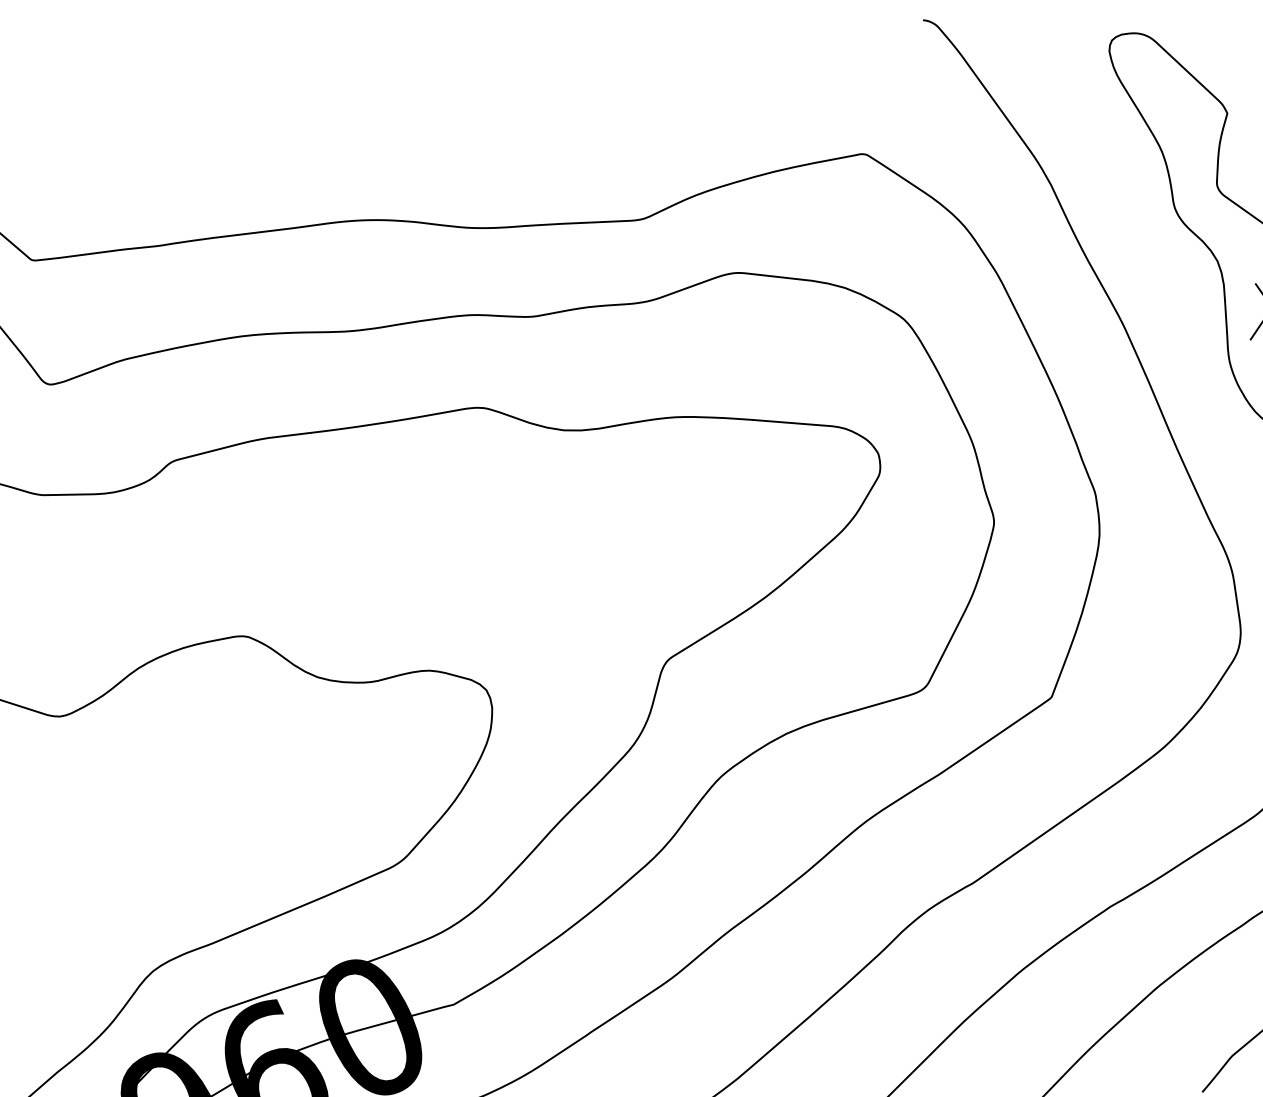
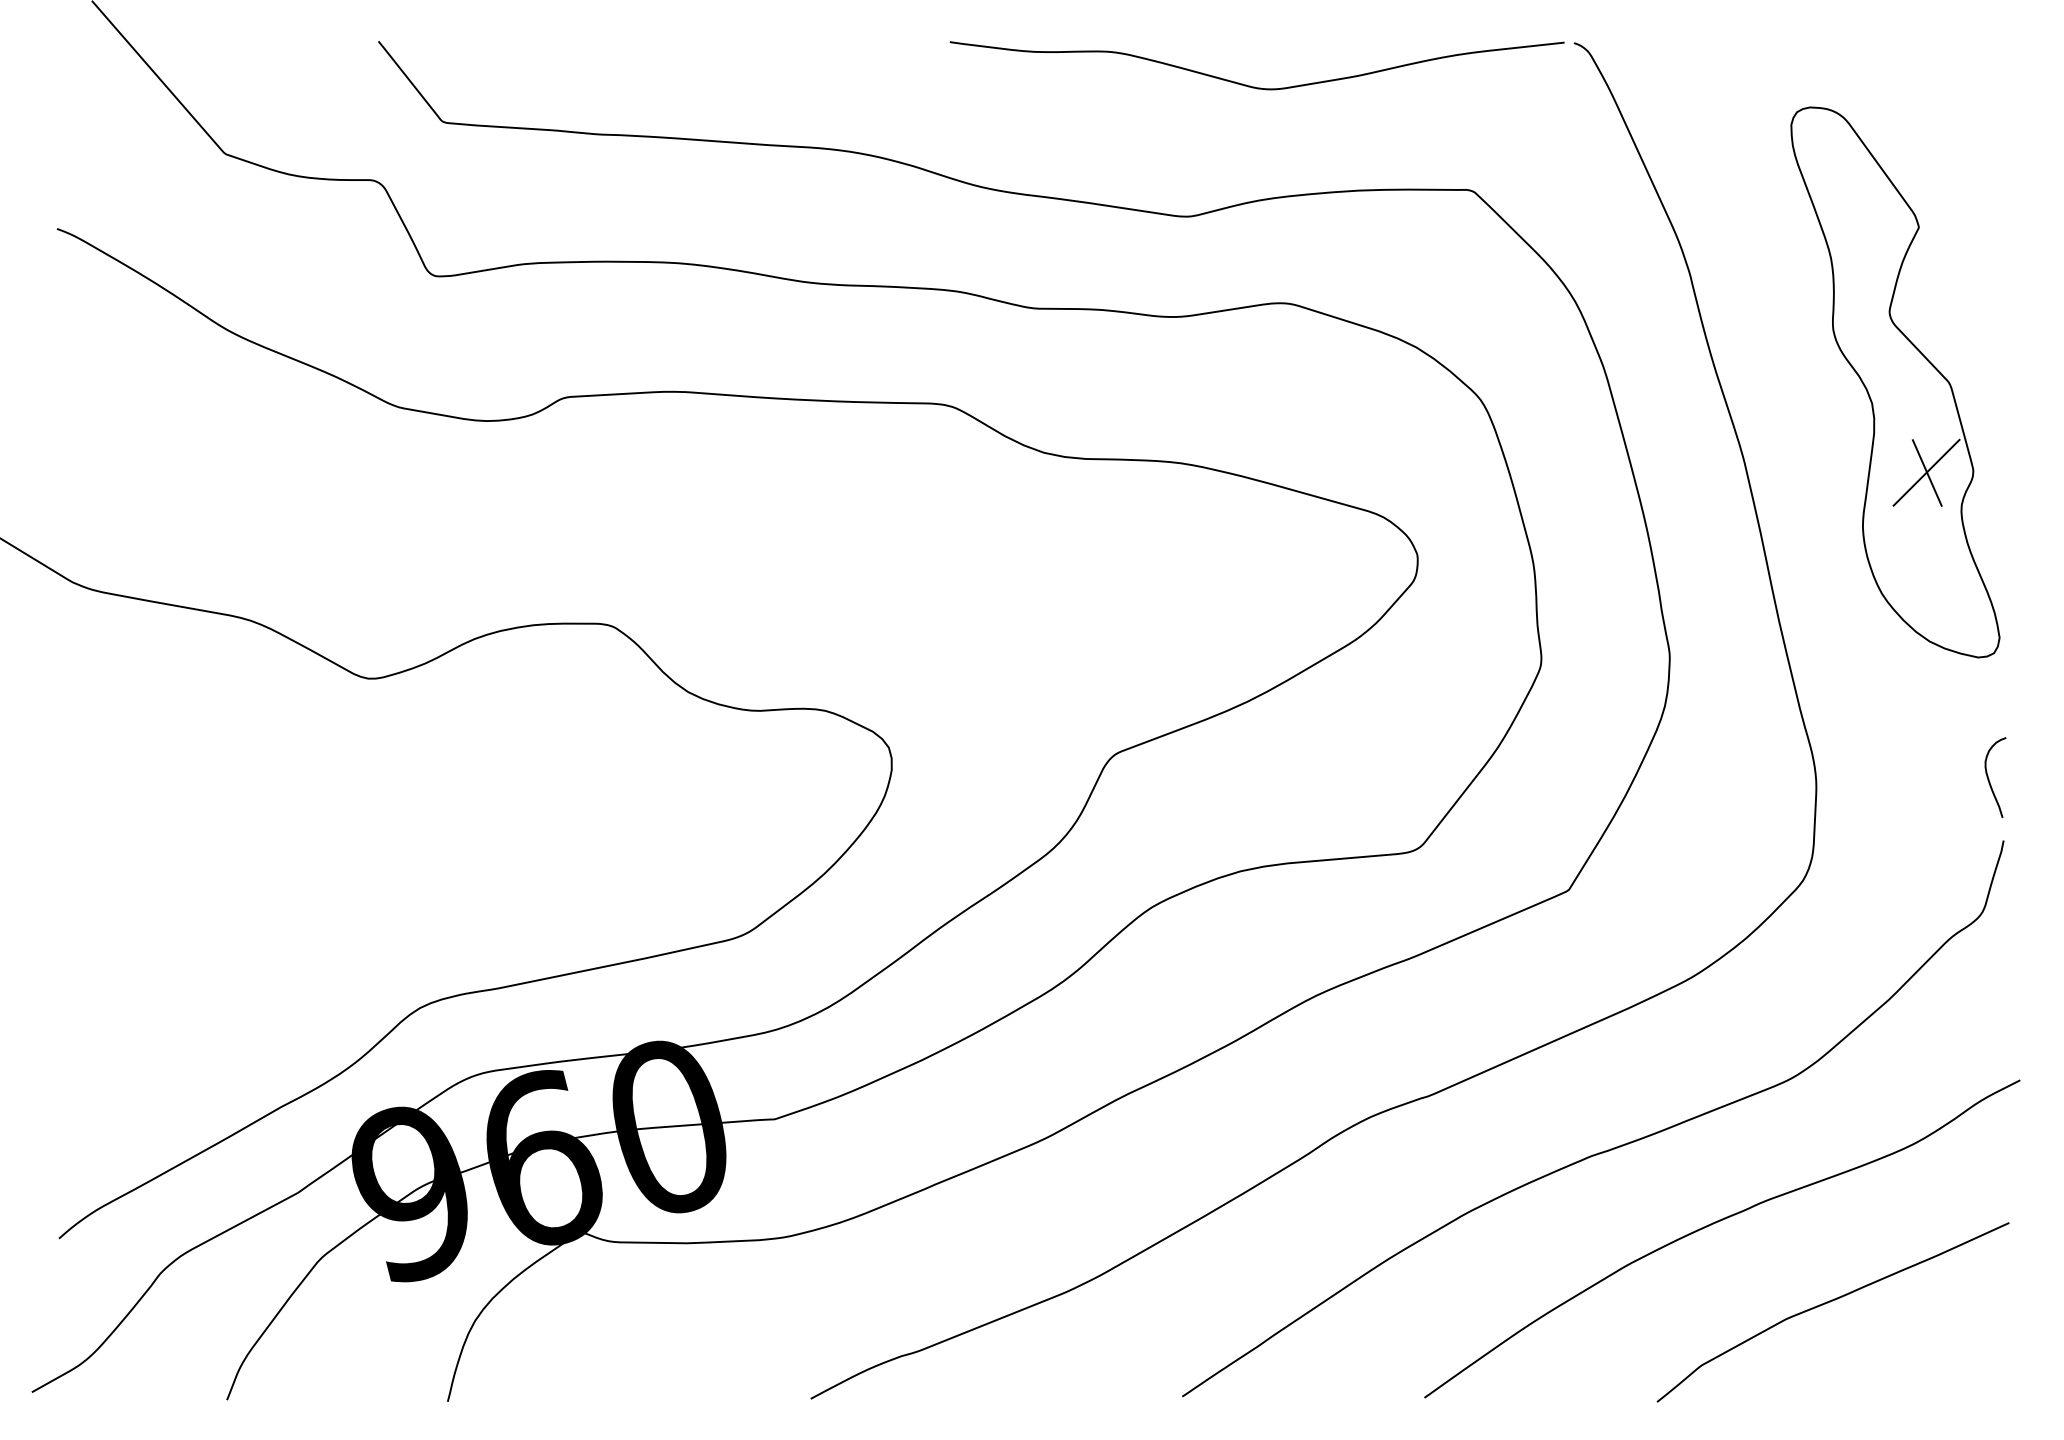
curve: (671, 104) -> (1250, 85), added

